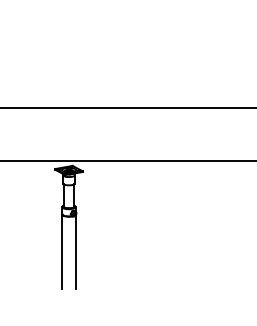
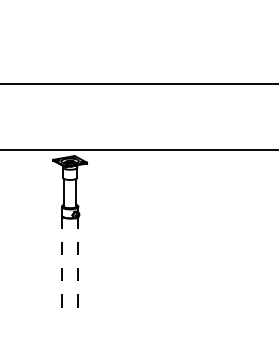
line: (62, 251) -> (62, 261), solid -> dashed
line: (75, 252) -> (78, 262), solid -> dashed

